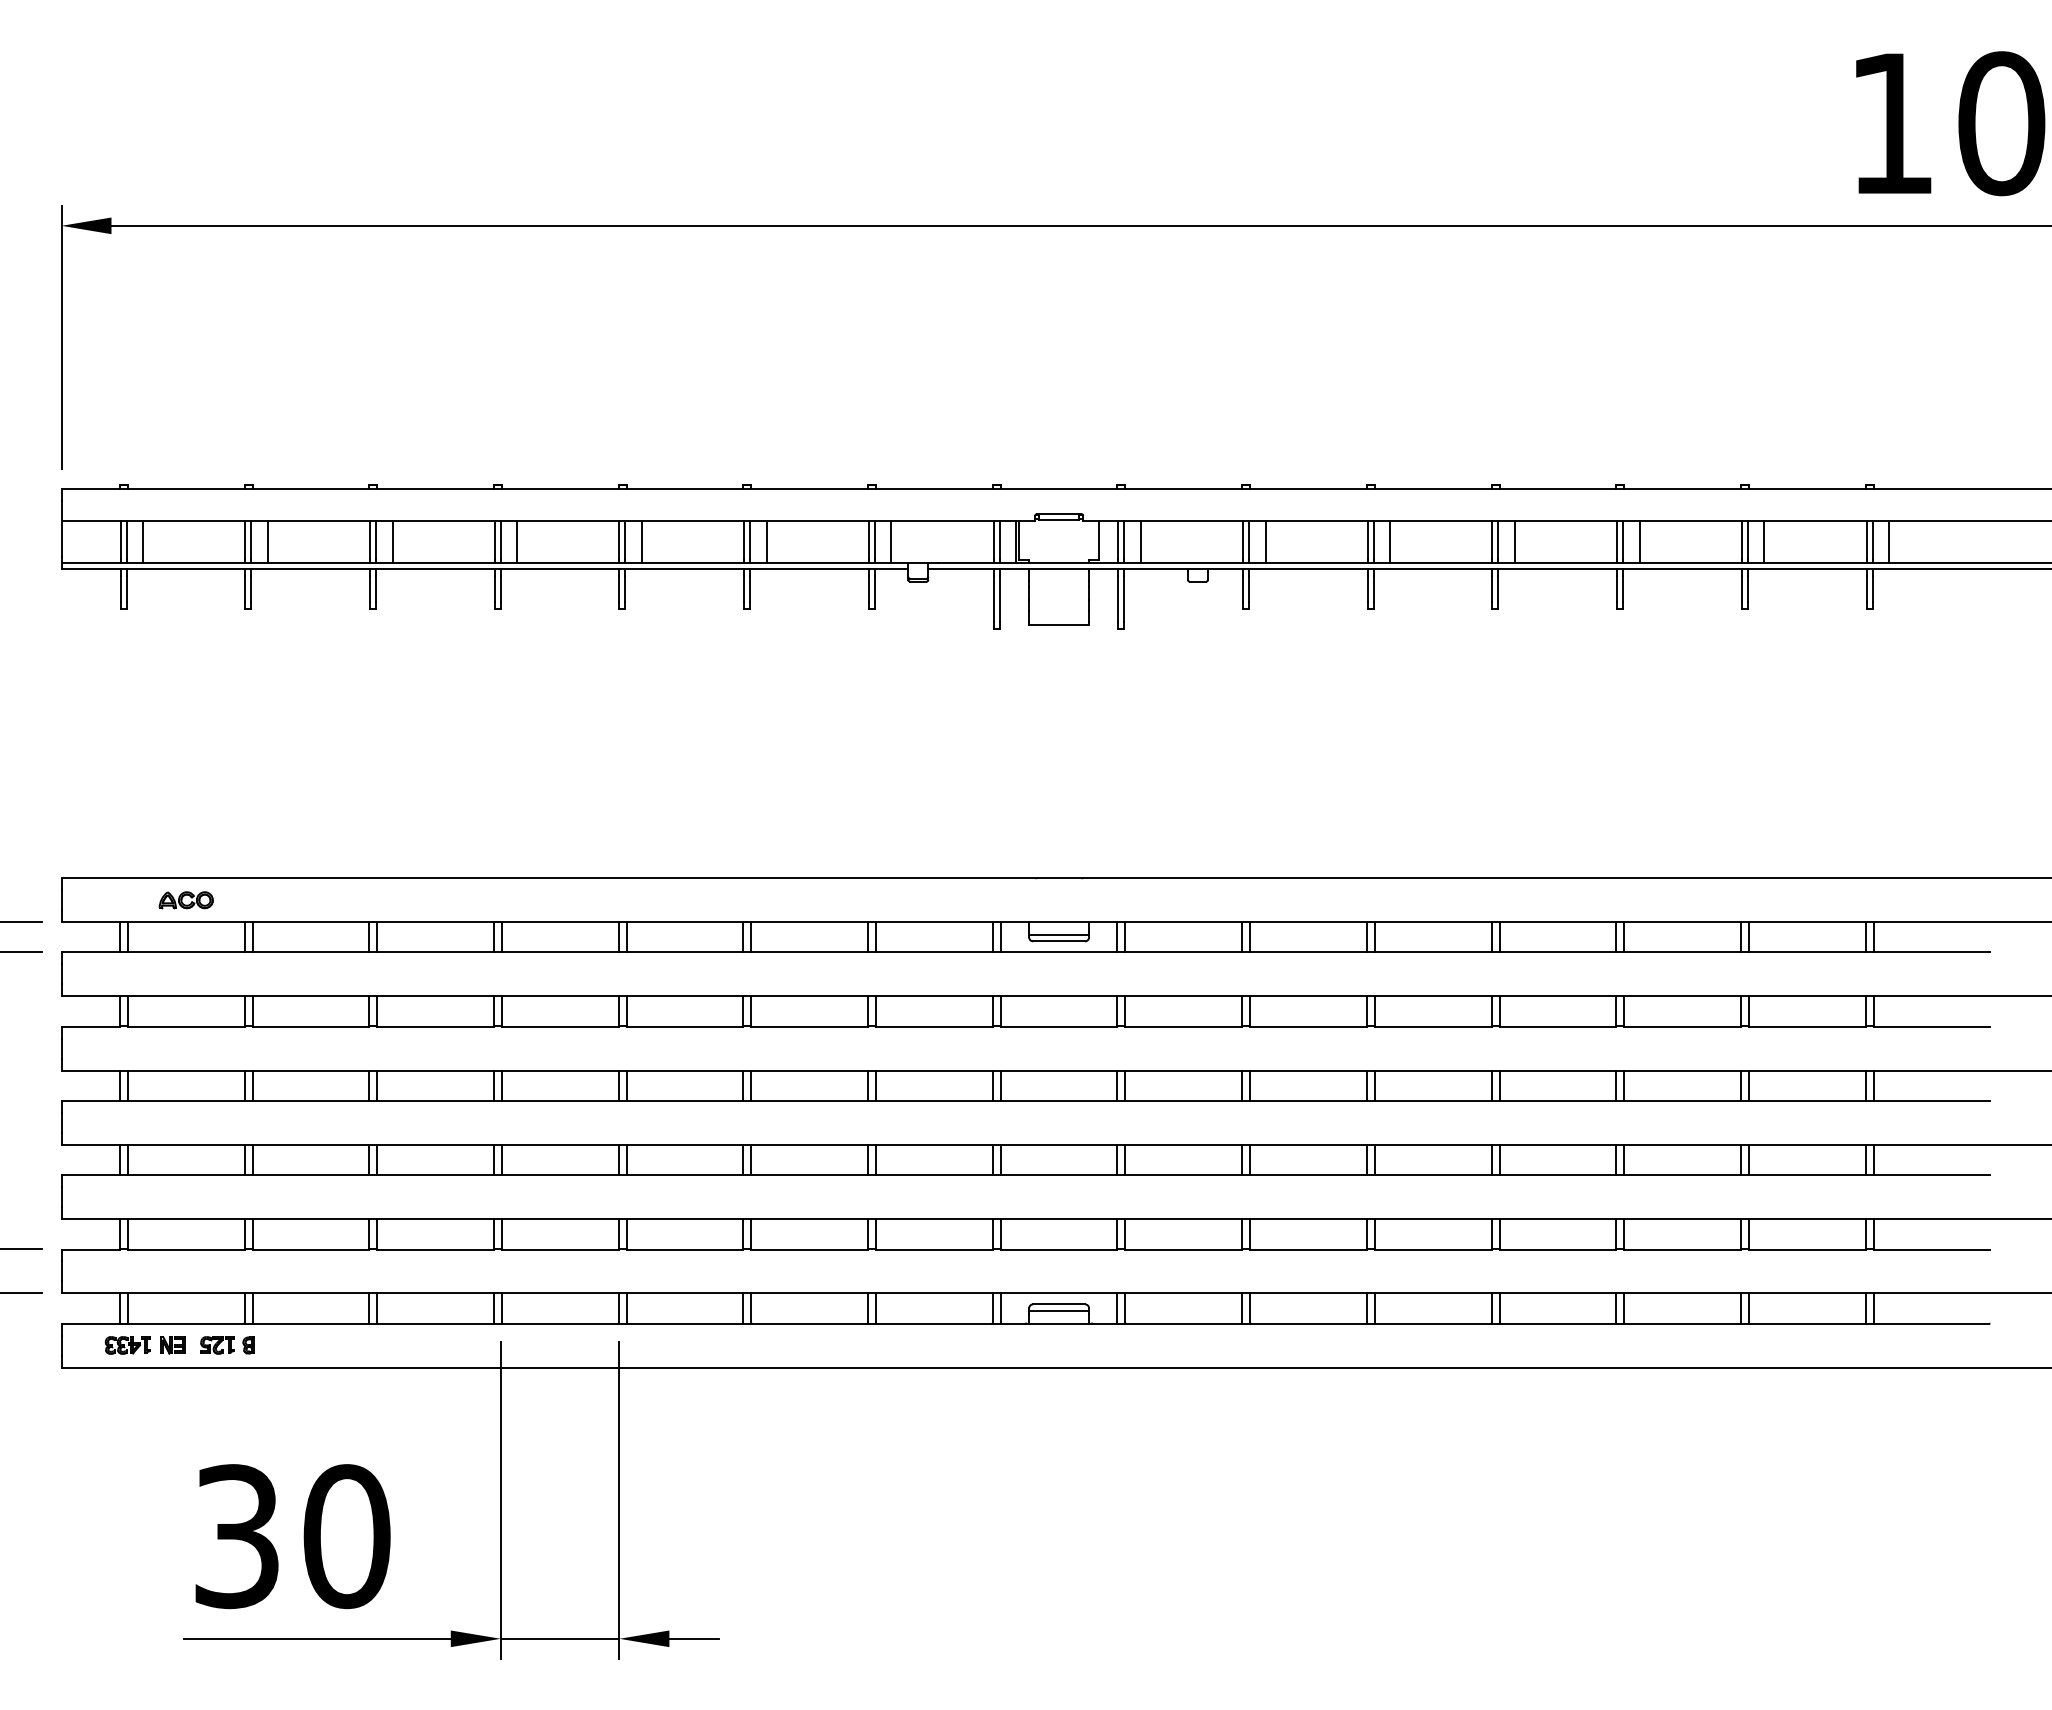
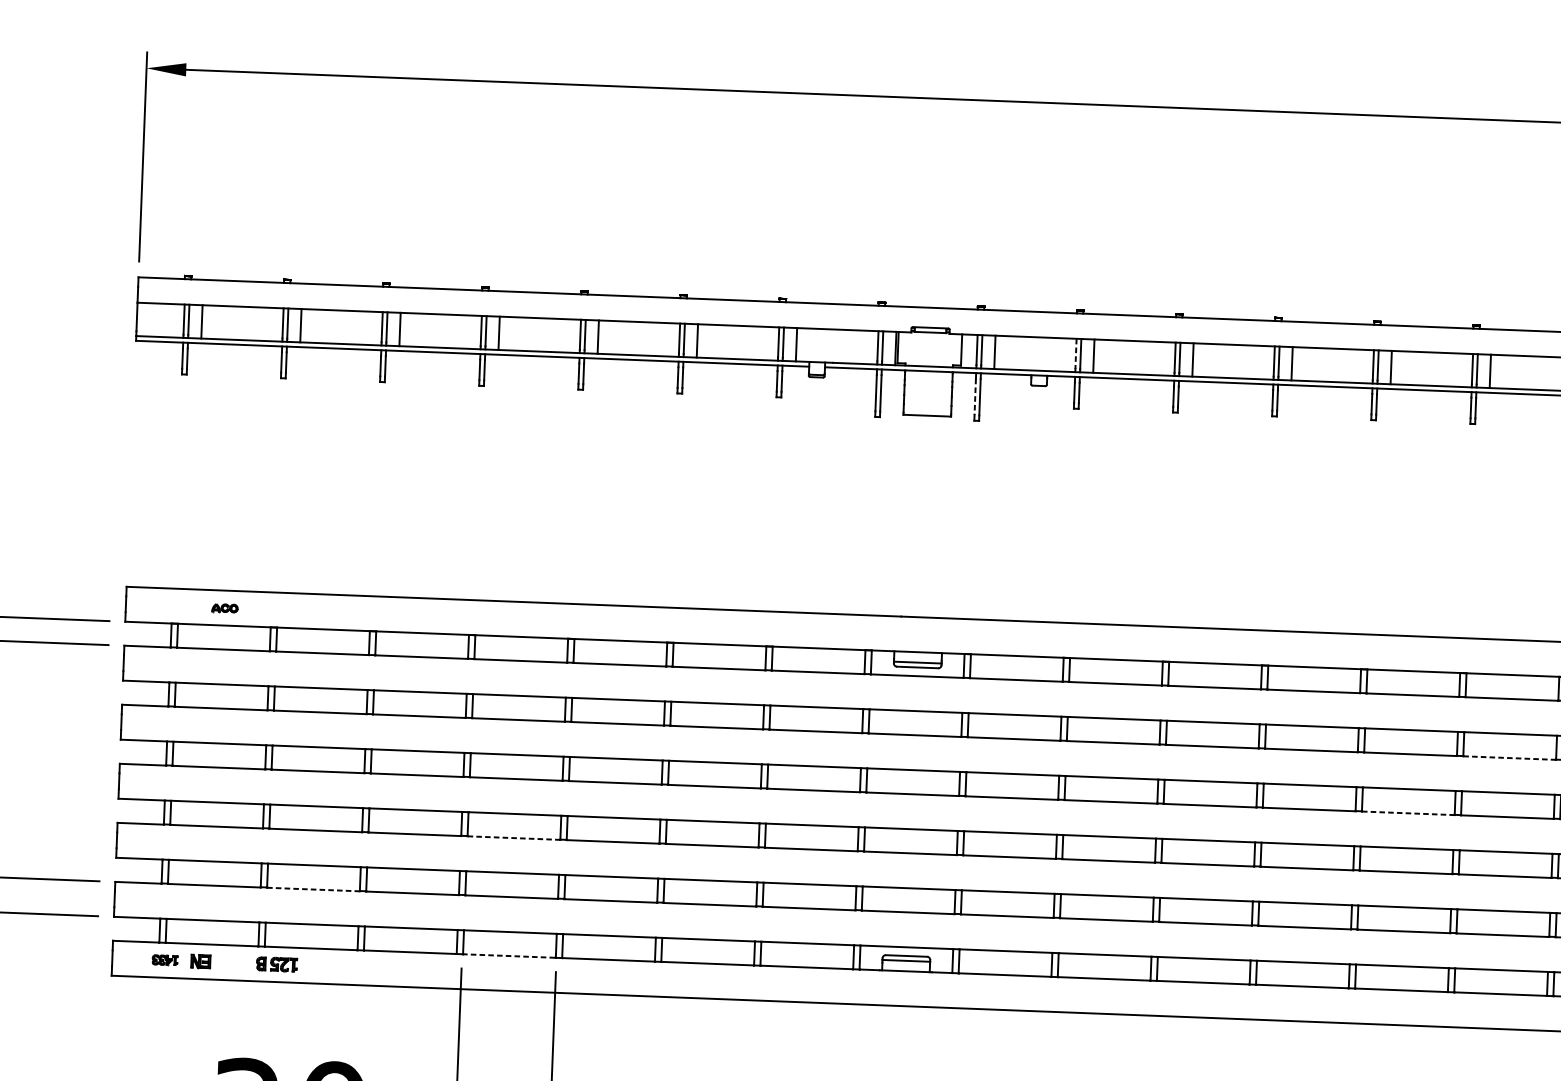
line: (1242, 539) -> (1075, 353), solid -> dashed
line: (1118, 598) -> (975, 396), solid -> dashed
part: (185, 900) -> (224, 608), size x0.6
line: (1807, 1026) -> (1509, 757), solid -> dashed
line: (1683, 1100) -> (1409, 813), solid -> dashed
line: (560, 1175) -> (514, 838), solid -> dashed
line: (311, 1249) -> (313, 889), solid -> dashed
line: (559, 1323) -> (508, 955), solid -> dashed
part: (127, 1345) -> (164, 960), size x0.7
part: (217, 1345) -> (284, 964), moved

